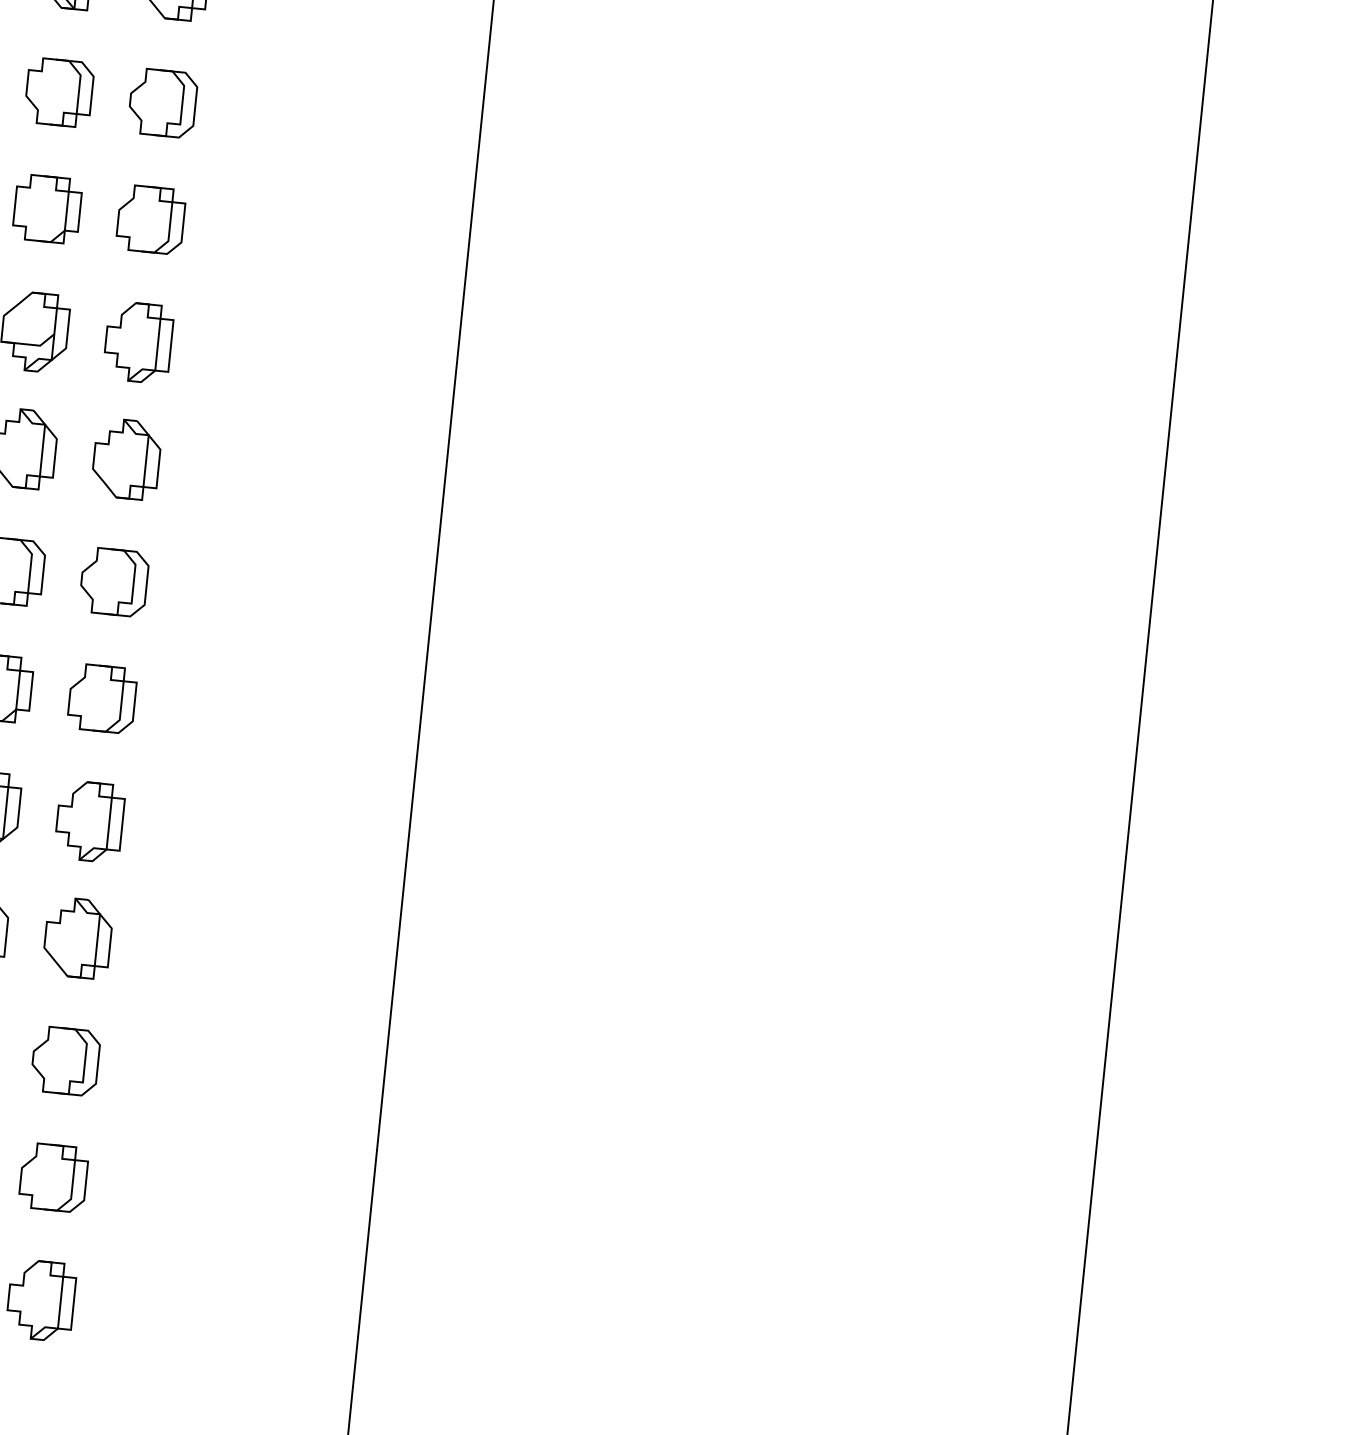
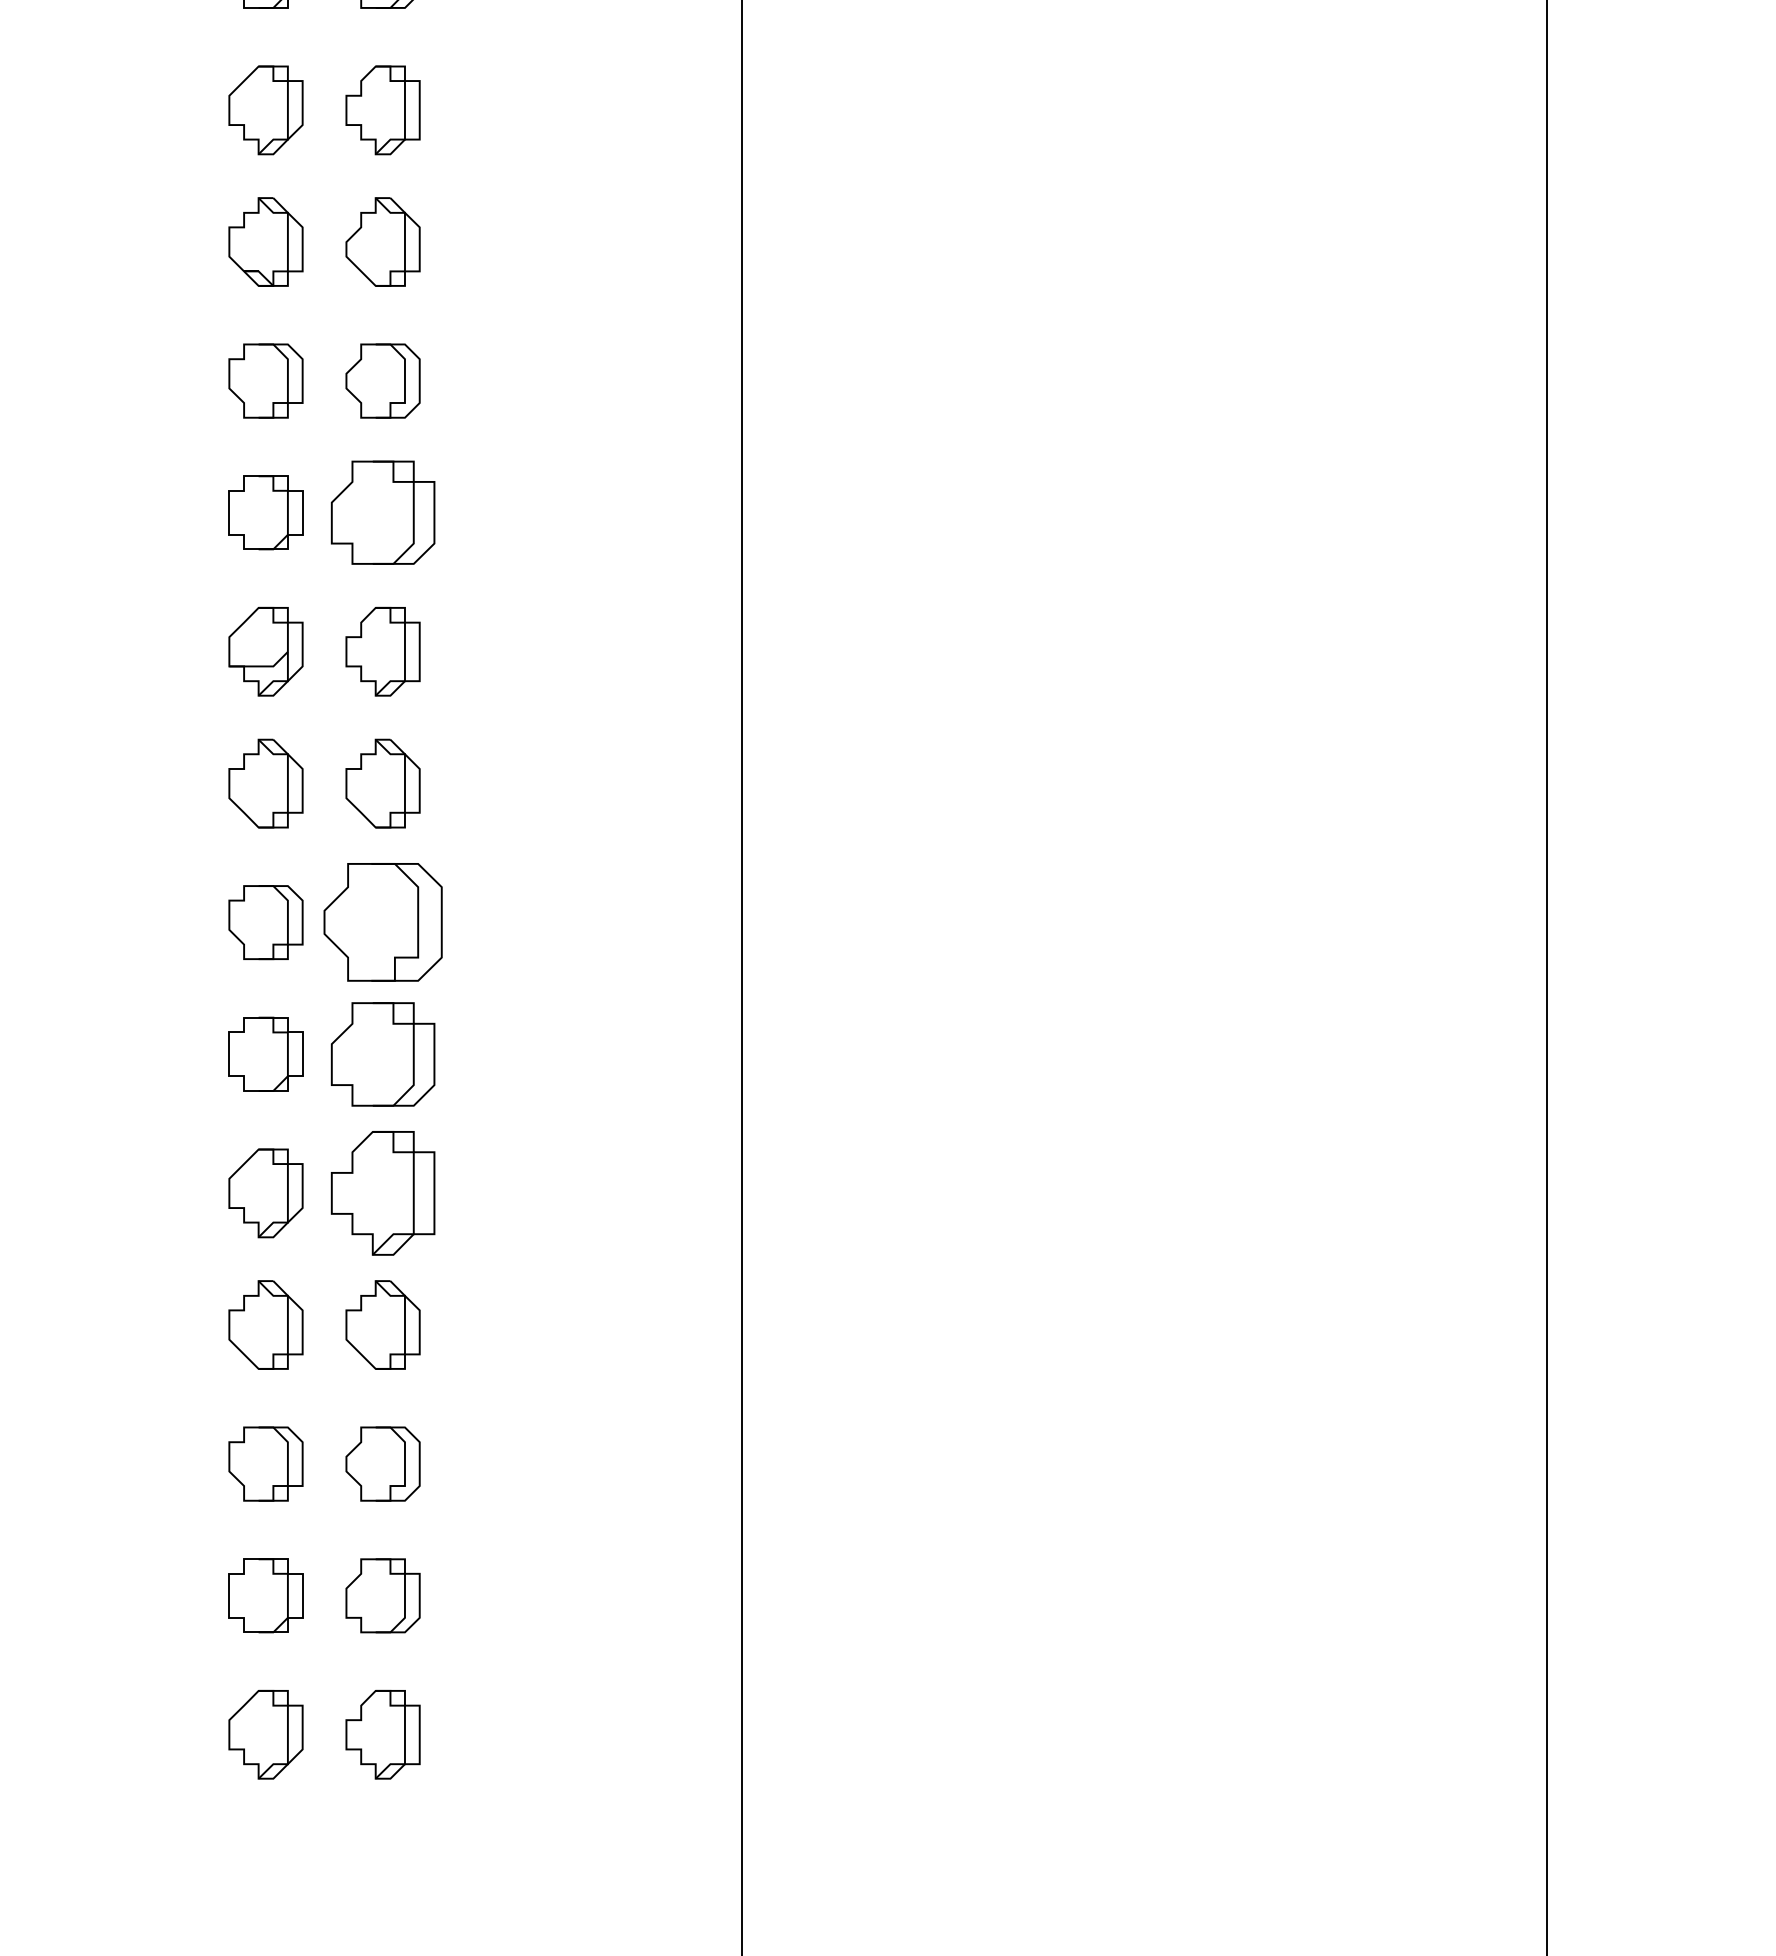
part: (150, 219) -> (382, 512), size x1.4
part: (113, 582) -> (382, 922), size x1.6
part: (101, 697) -> (382, 1053), size x1.4
part: (89, 821) -> (382, 1193), size x1.4

